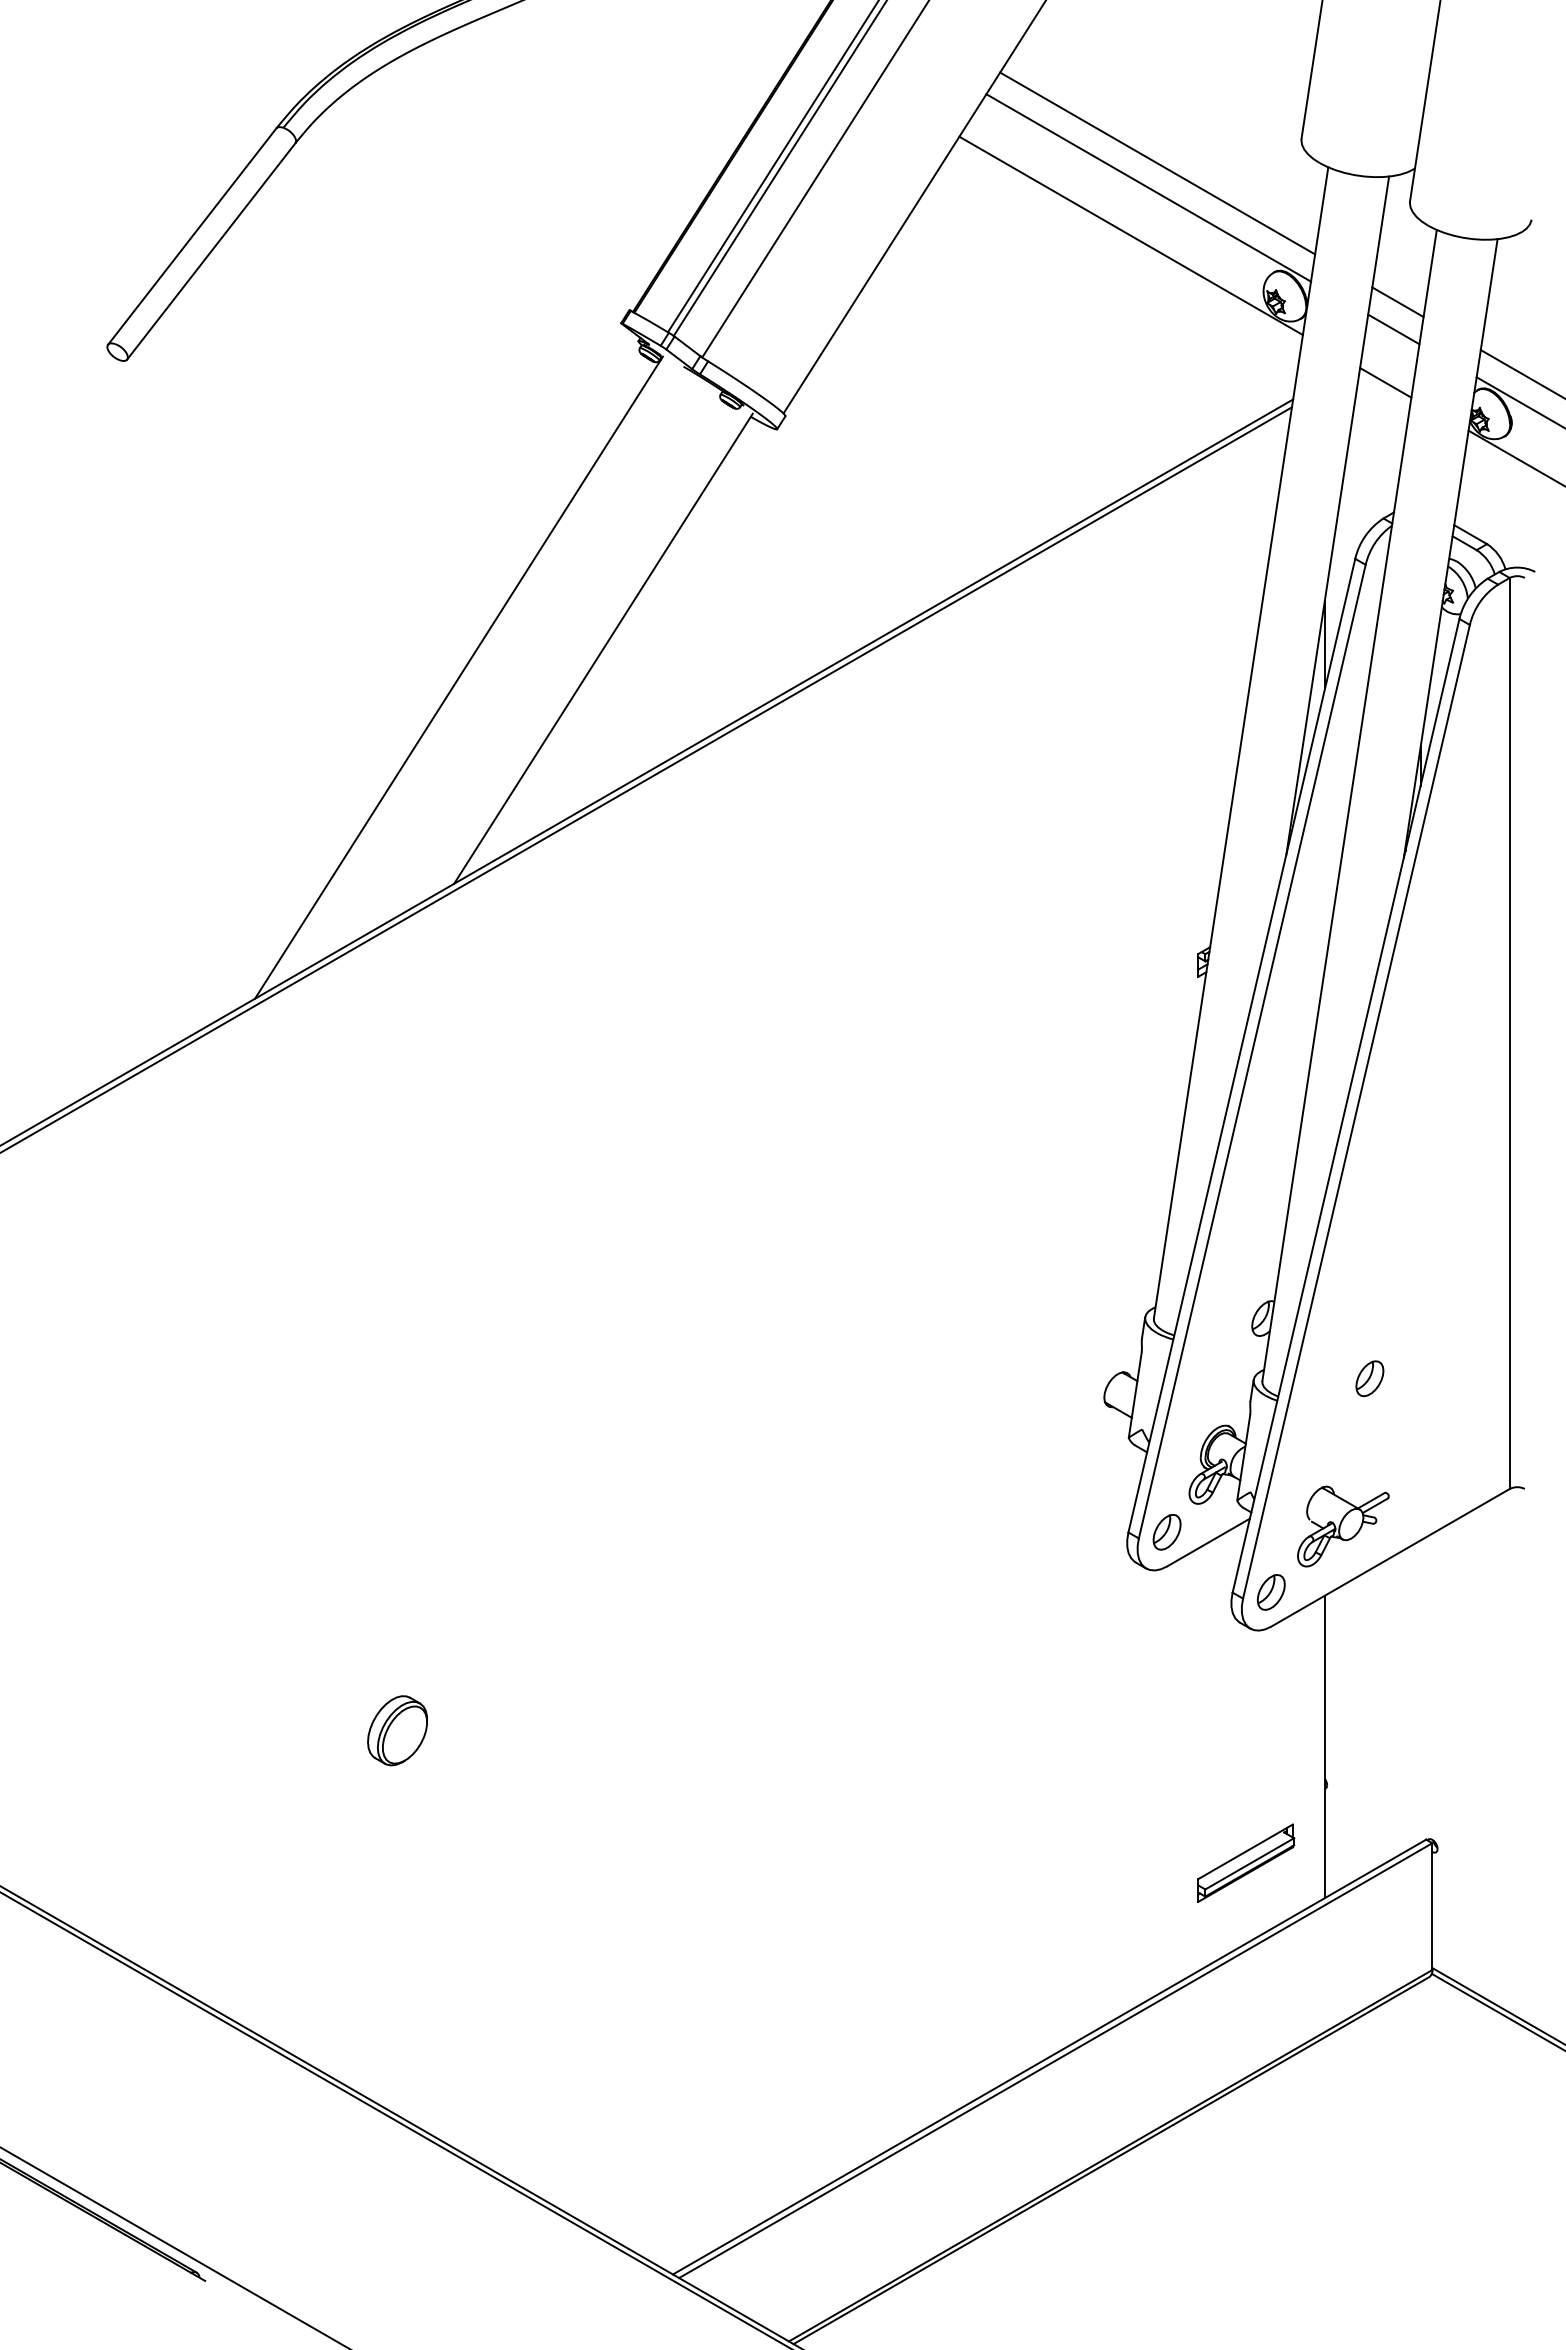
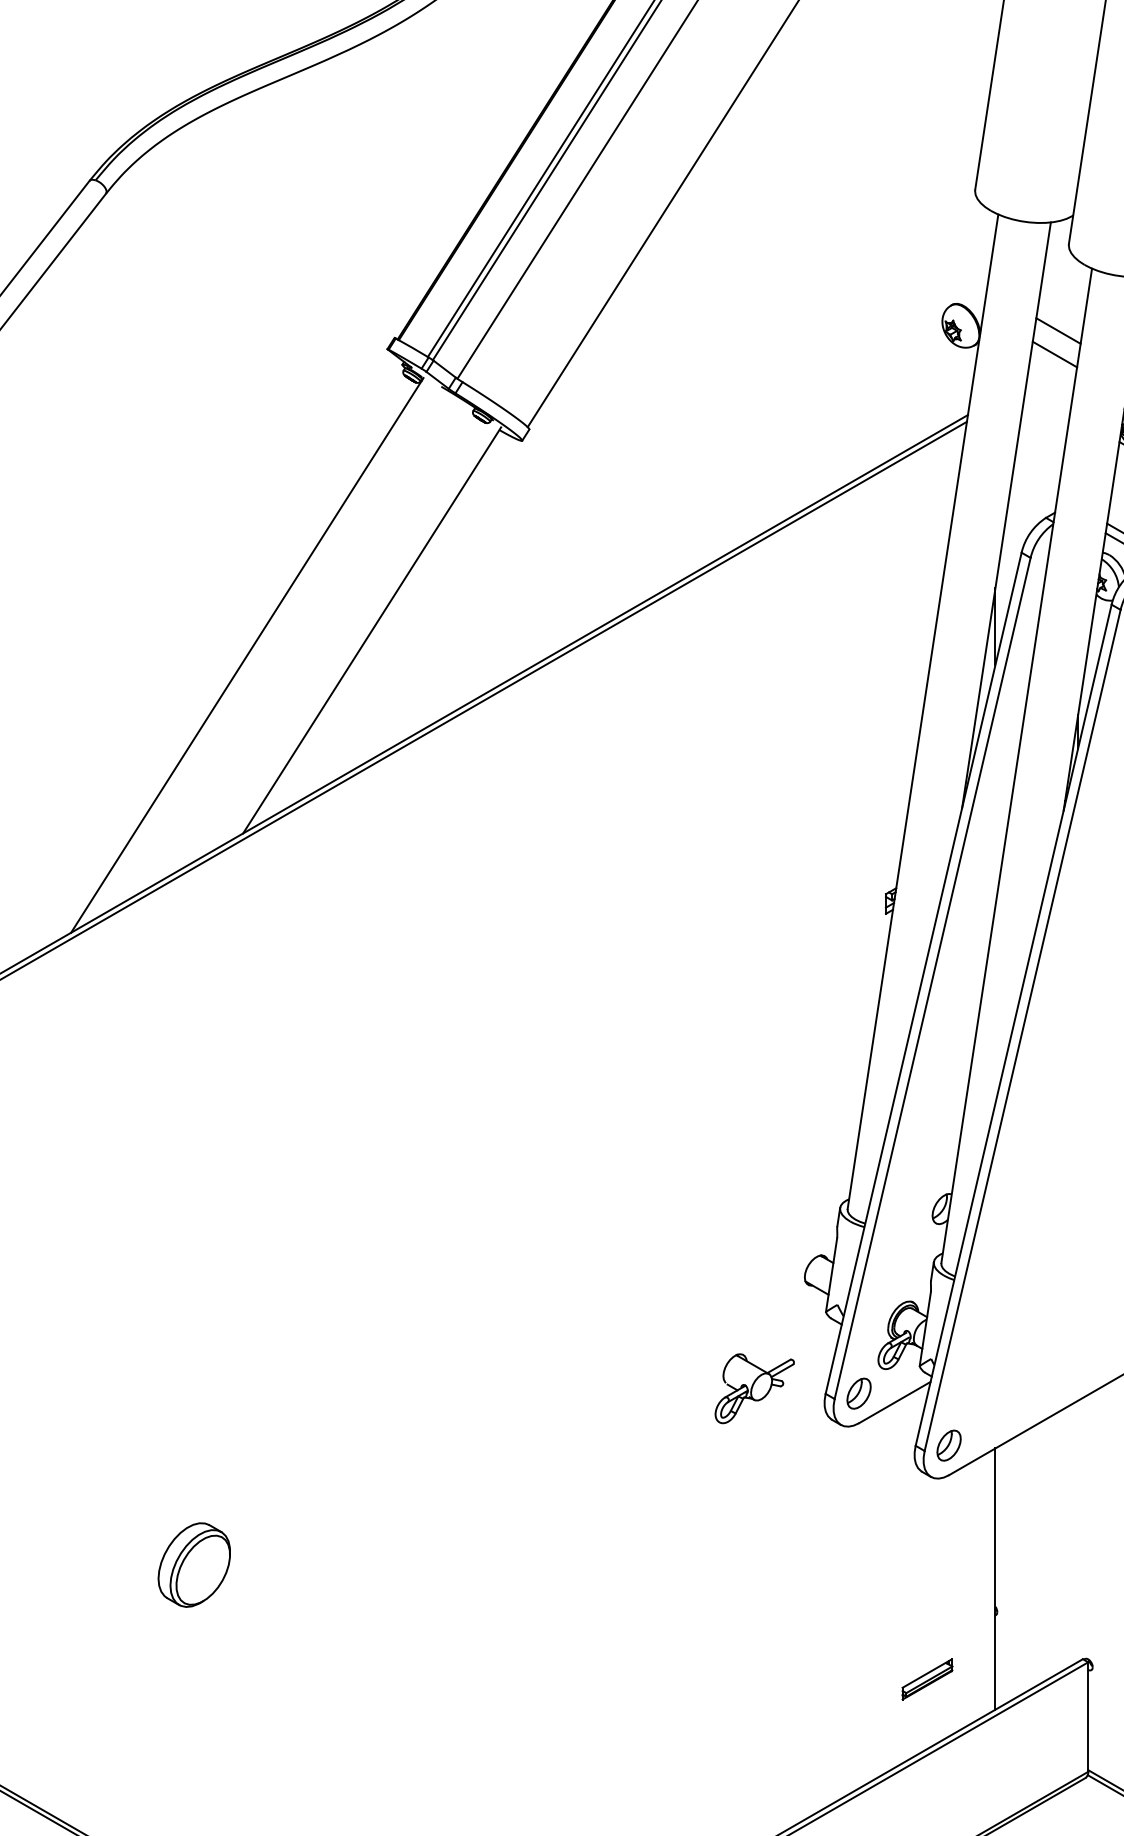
line: (1157, 163) -> (850, 211), removed
line: (1148, 187) -> (843, 231), removed
line: (1130, 235) -> (827, 273), removed
line: (1385, 382) -> (1047, 400), removed
part: (1369, 1378) -> (1033, 1260), removed
part: (1343, 1526) -> (754, 1388), moved
part: (397, 1730) -> (194, 1564), size x1.4
part: (1246, 1862) -> (927, 1678), size x0.6

